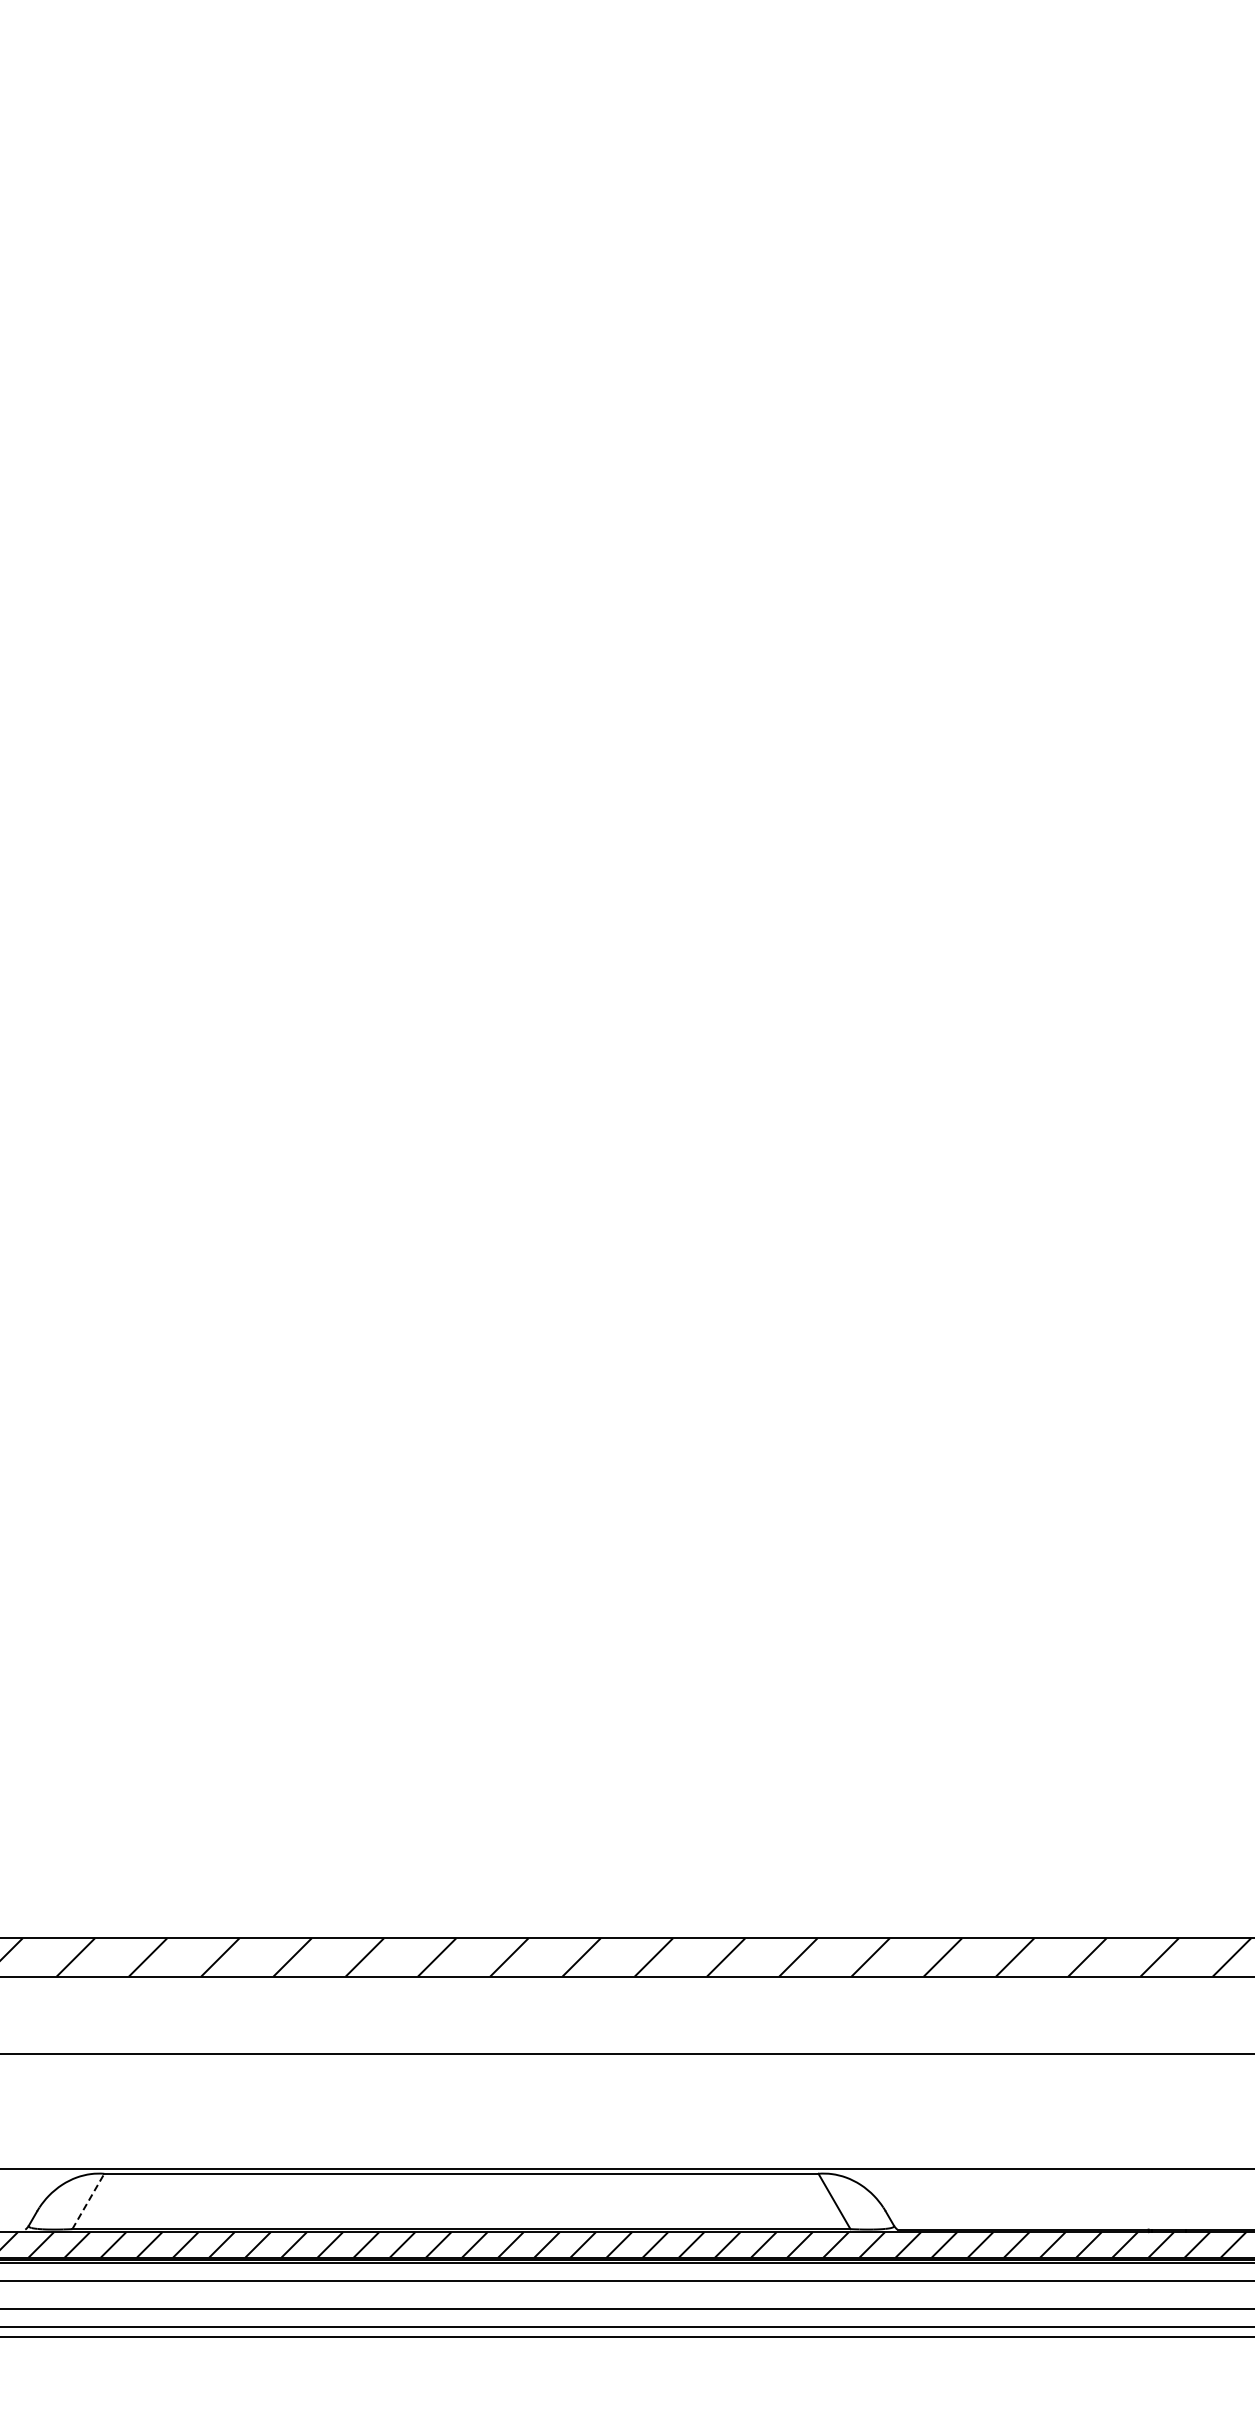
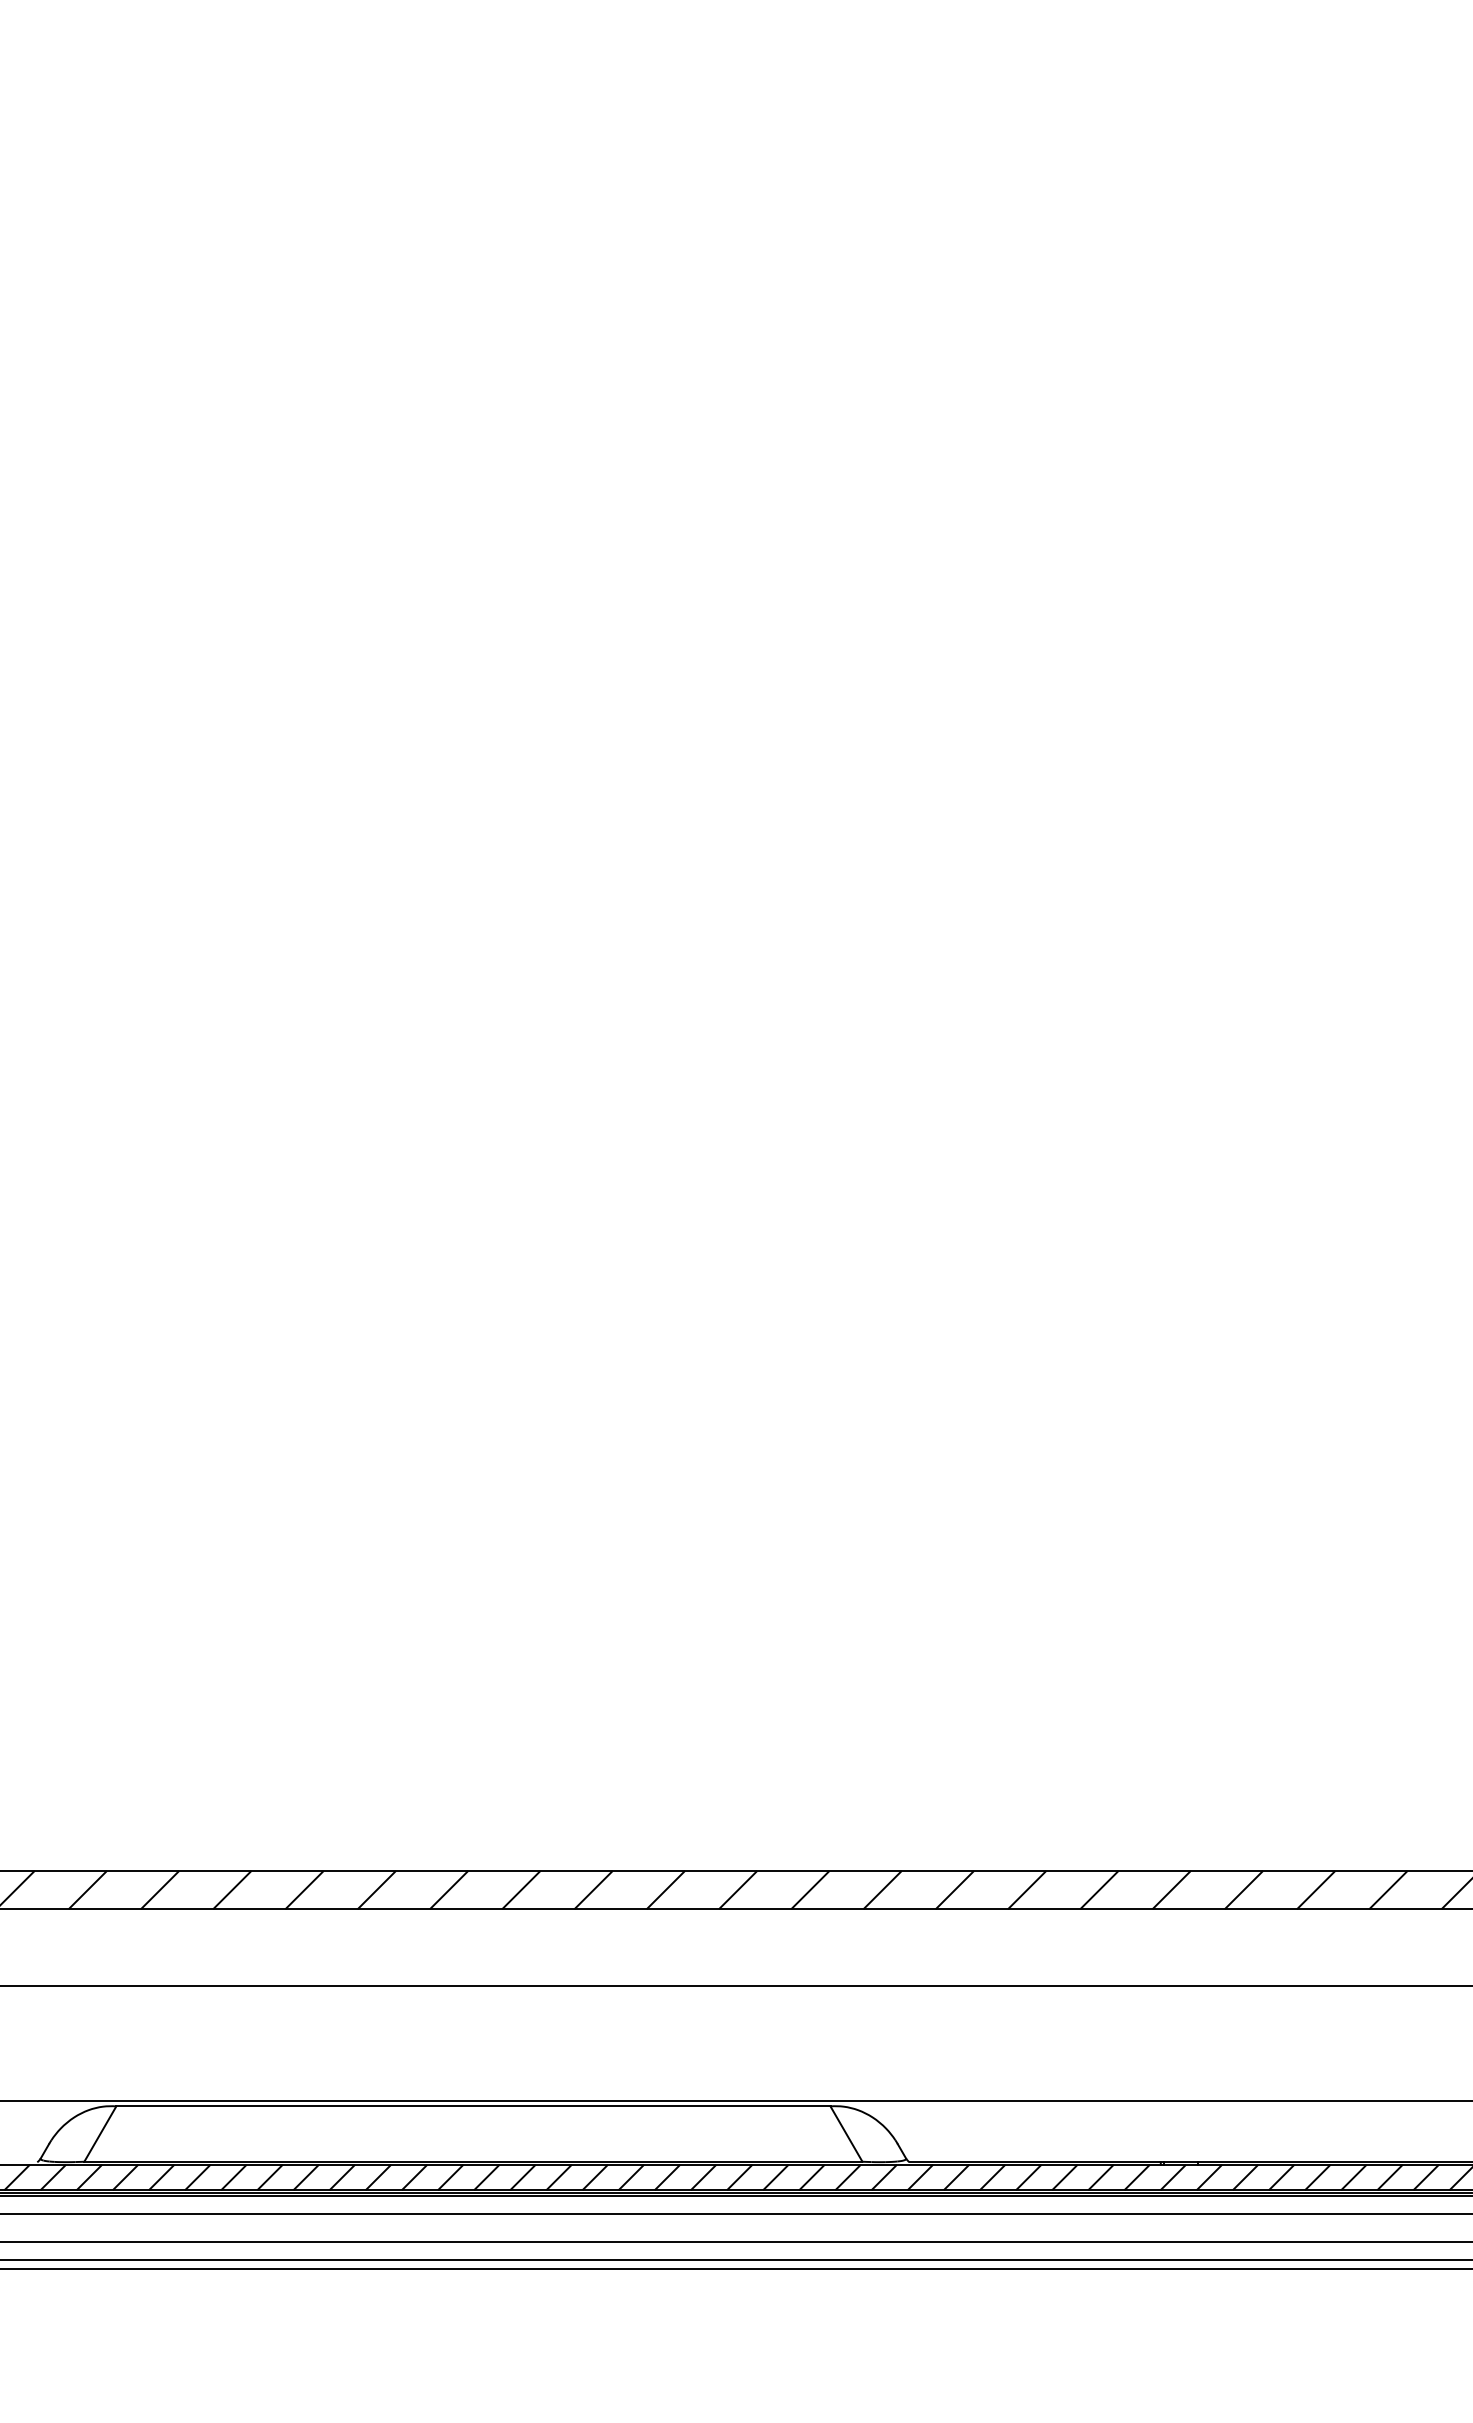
line: (88, 2201) -> (100, 2134), dashed -> solid

